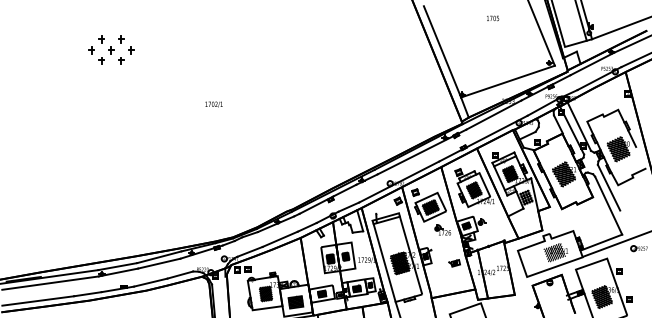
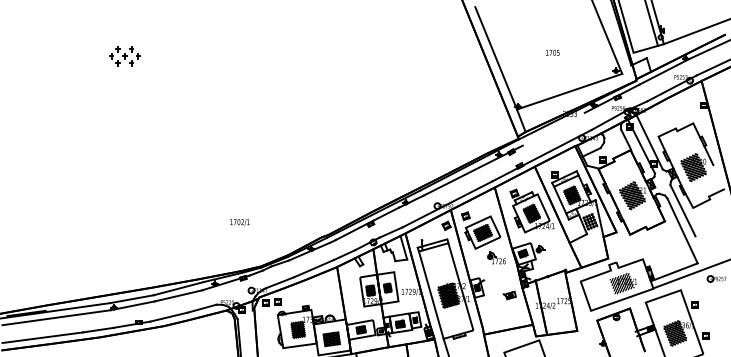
text: (492, 18) -> (552, 52), moved
part: (111, 50) -> (124, 56), size x0.6
text: (213, 104) -> (239, 222), moved
line: (493, 114) -> (553, 128), removed

